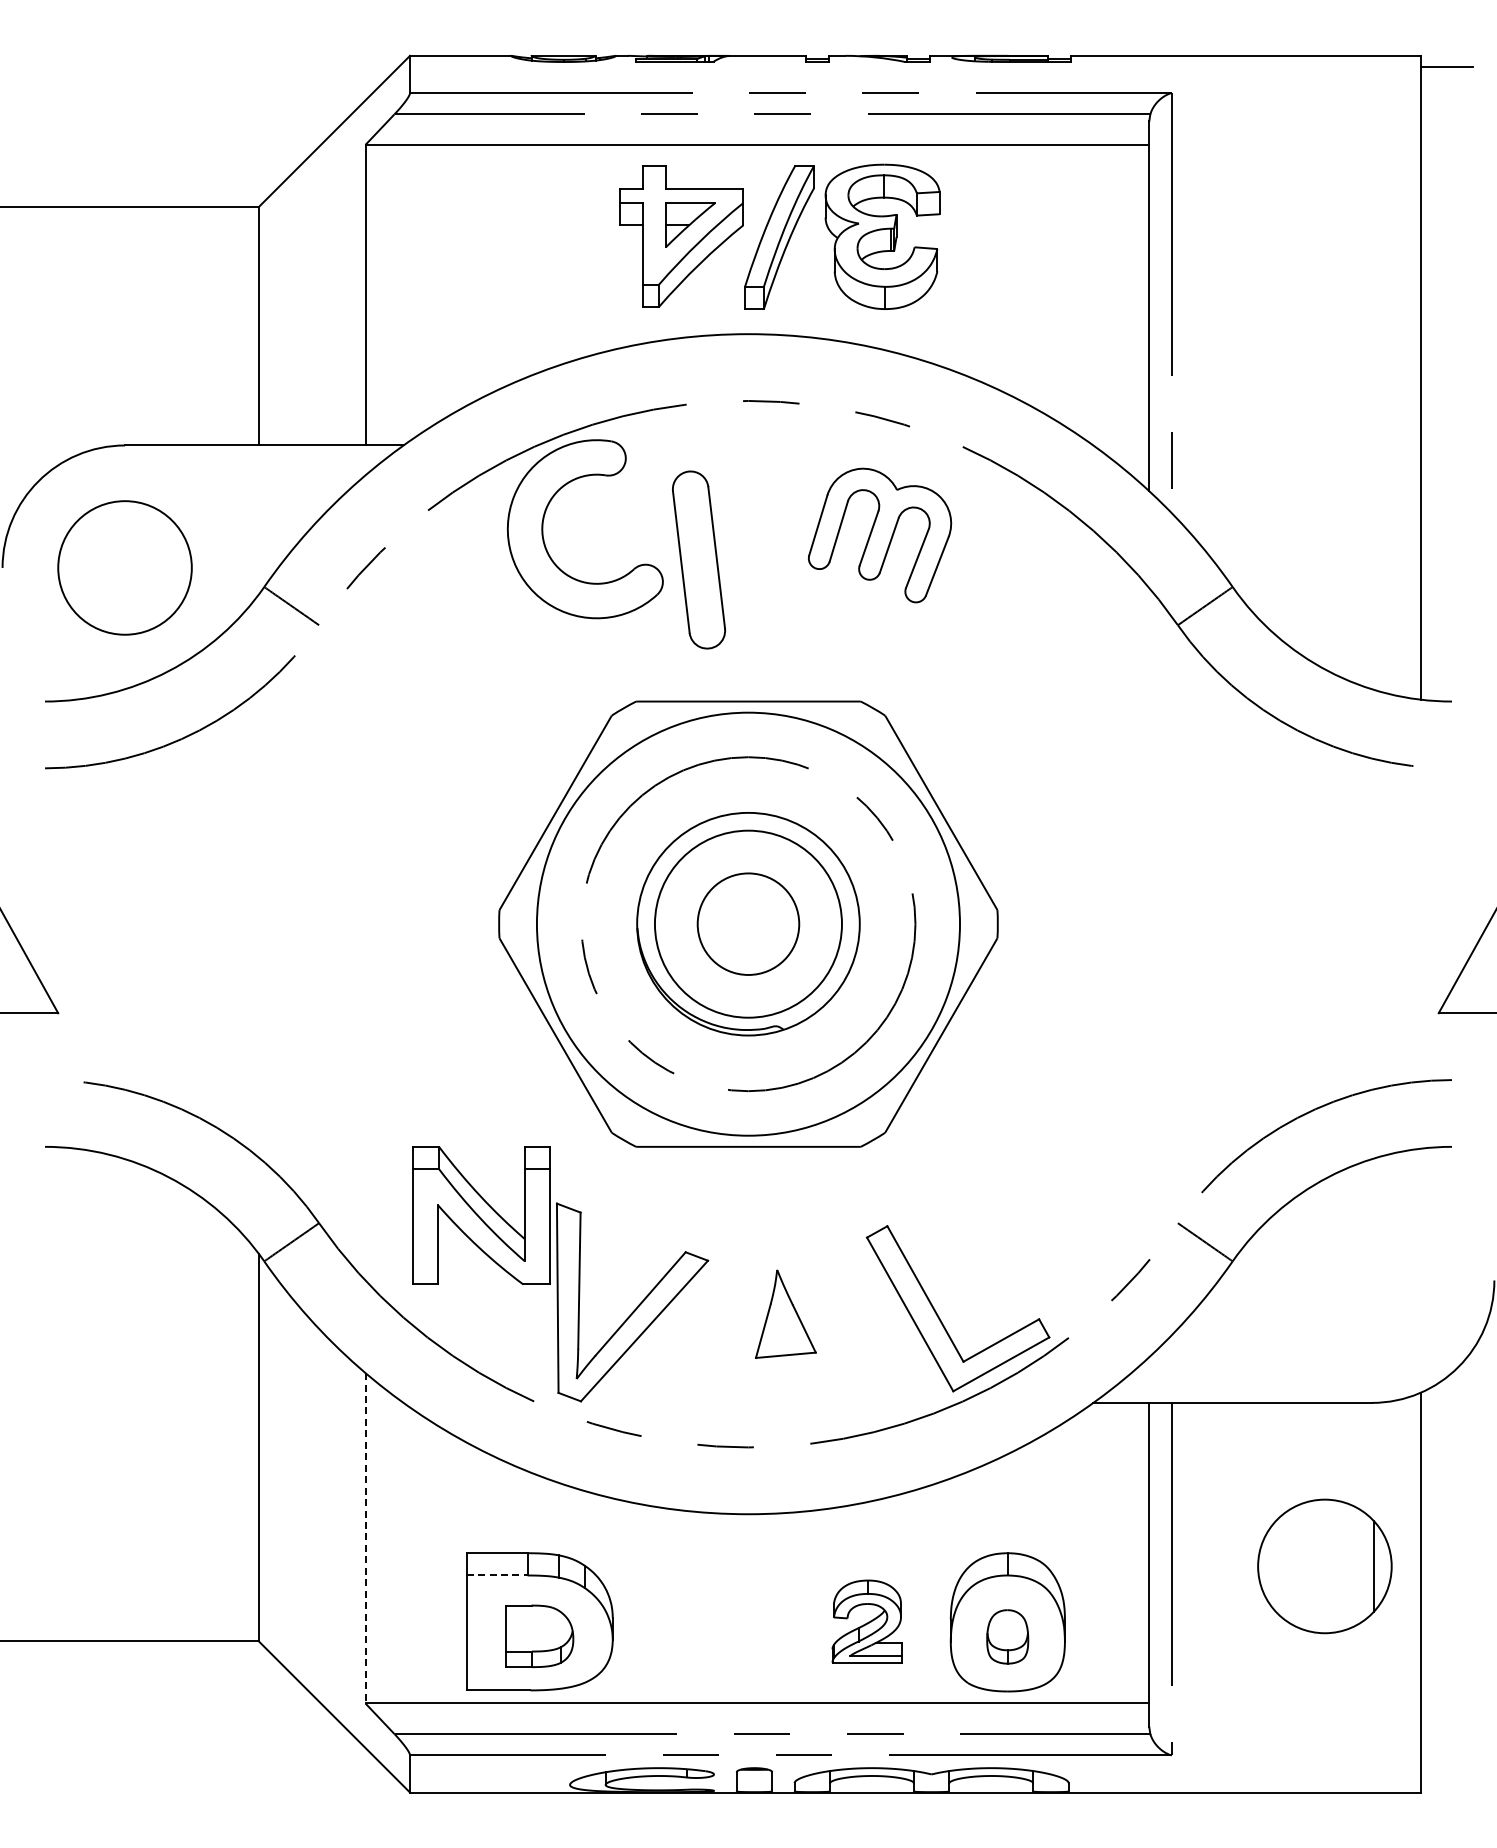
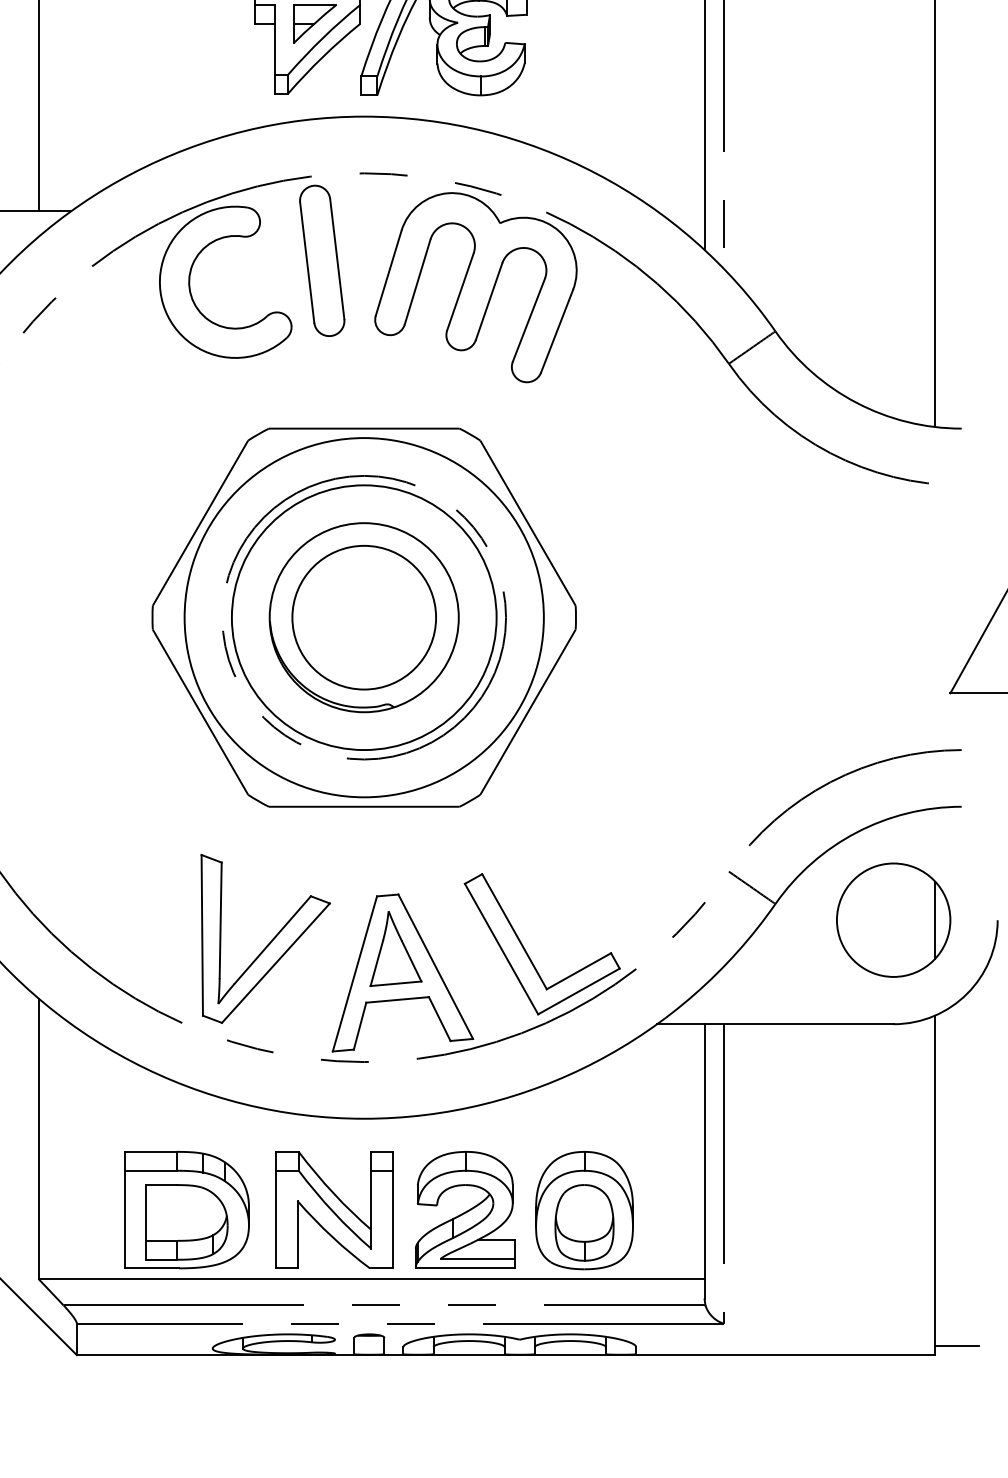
part: (879, 535) -> (475, 287), size x1.67
part: (699, 559) -> (322, 260), moved
circle: (748, 923) -> (364, 617), size x1.67
circle: (748, 924) -> (364, 617), size x1.67
part: (481, 1215) -> (334, 1209), moved
part: (793, 1342) -> (402, 972), added
line: (365, 1538) -> (39, 1139), dashed -> solid
part: (1324, 1566) -> (893, 920), moved
line: (497, 1575) -> (151, 1170), dashed -> solid
part: (867, 1621) -> (465, 1209), size x1.67
part: (539, 1636) -> (186, 1222), size x1.43
part: (1007, 1636) -> (584, 1222), size x1.67
line: (1446, 1781) -> (957, 1345), added

